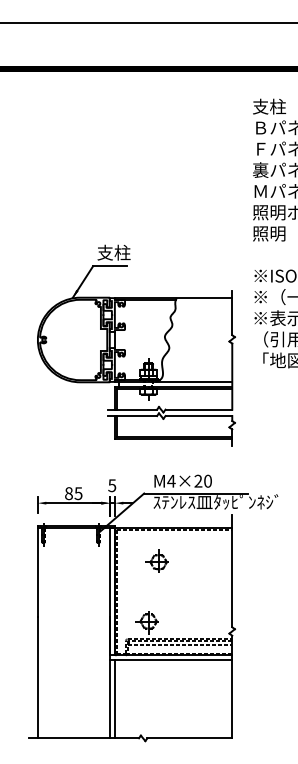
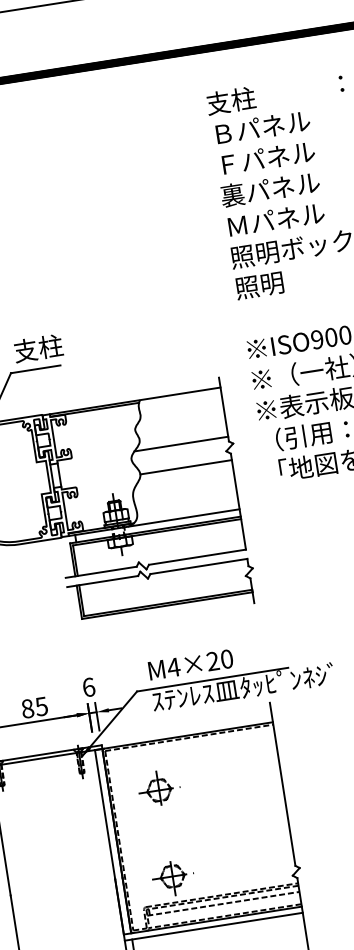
line: (199, 331) -> (180, 443), added
line: (200, 348) -> (185, 467), added
text: (112, 485) -> (89, 687), 5 -> 6
part: (156, 560) -> (155, 788), moved

